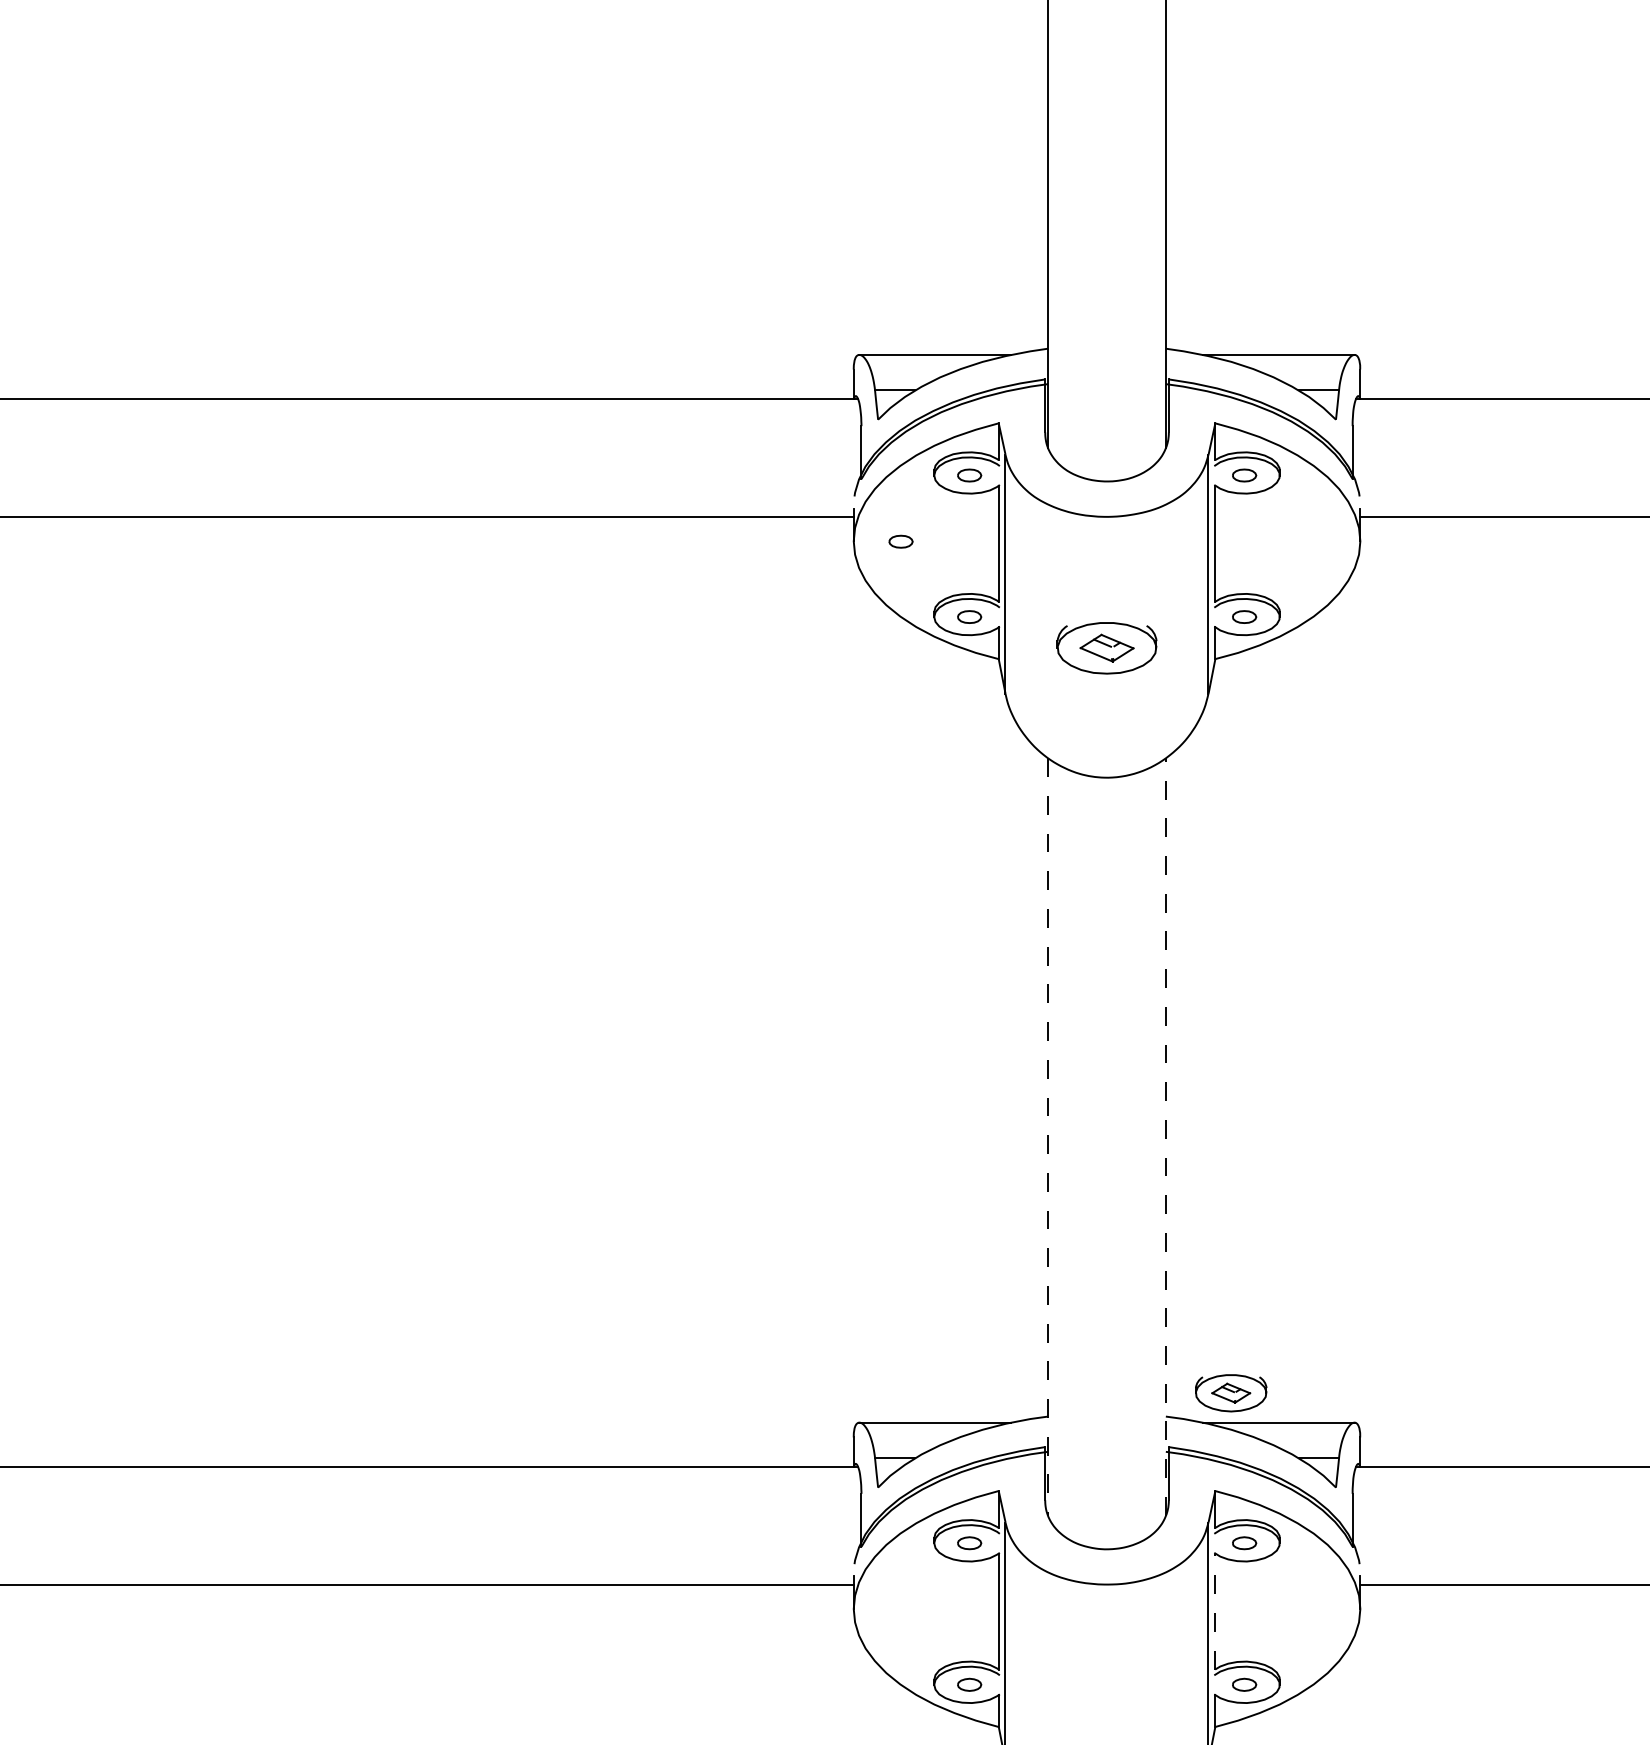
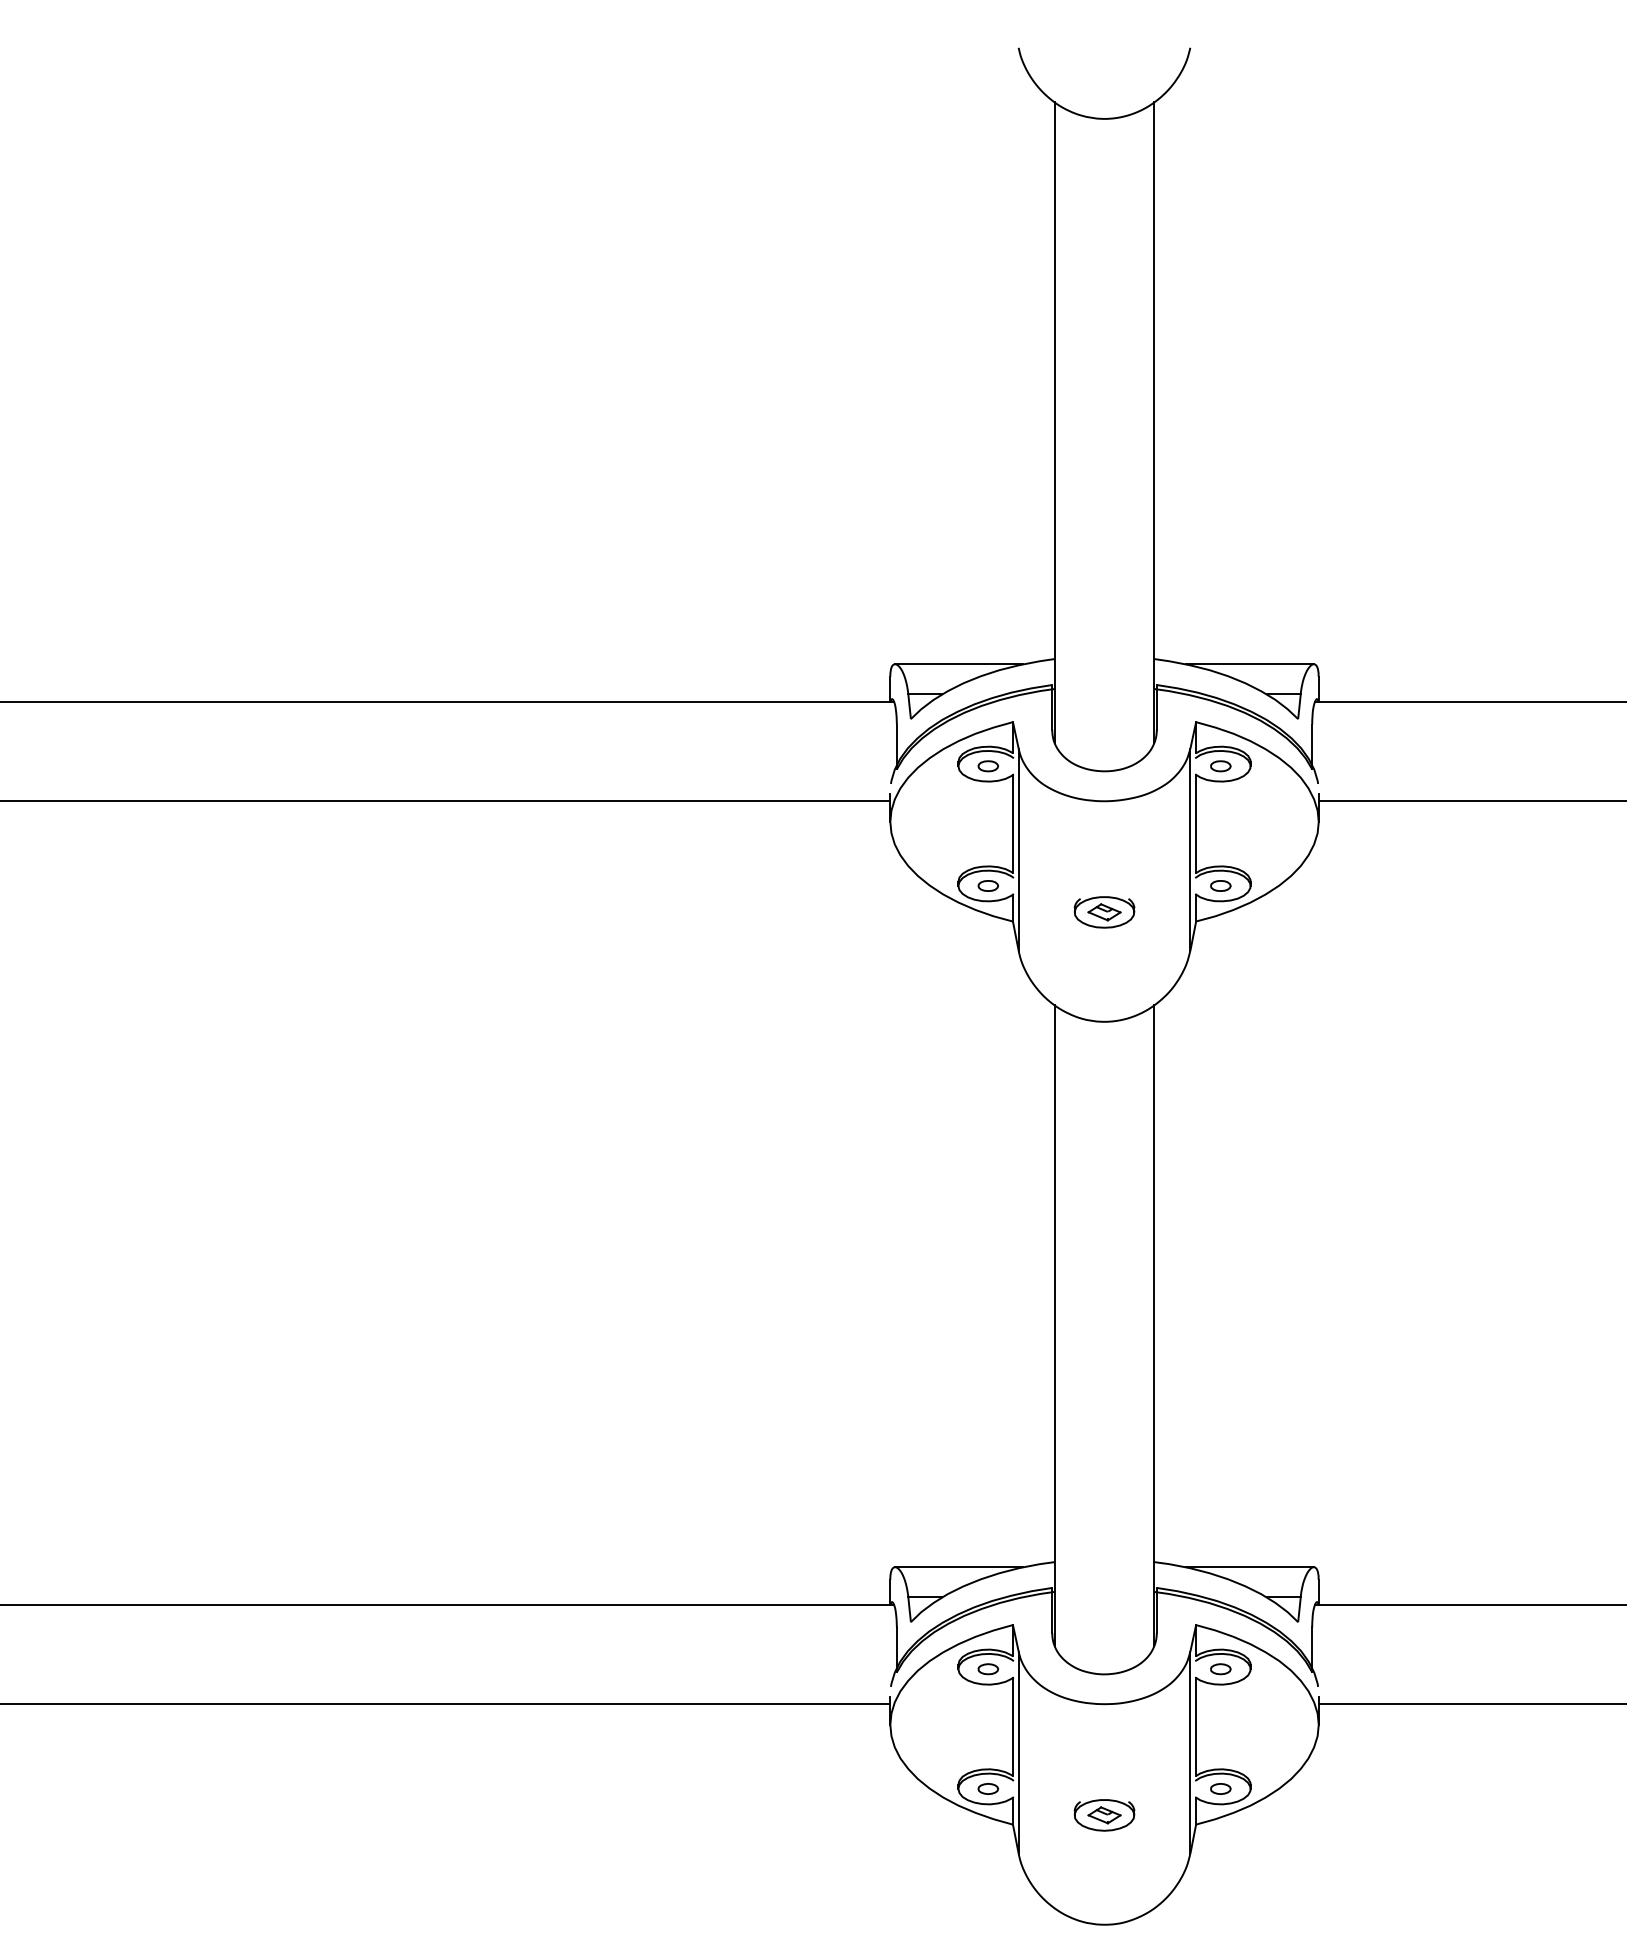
part: (901, 541) -> (930, 822), removed
part: (1107, 648) -> (1104, 912), size x0.71
line: (1166, 1136) -> (1154, 1325), dashed -> solid
line: (1047, 1137) -> (1054, 1326), dashed -> solid
part: (1231, 1393) -> (1104, 1815), moved
line: (1215, 1610) -> (1196, 1726), dashed -> solid

